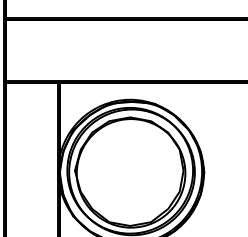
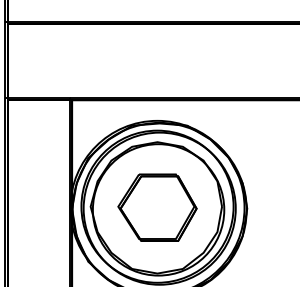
part: (130, 171) -> (157, 207), added

